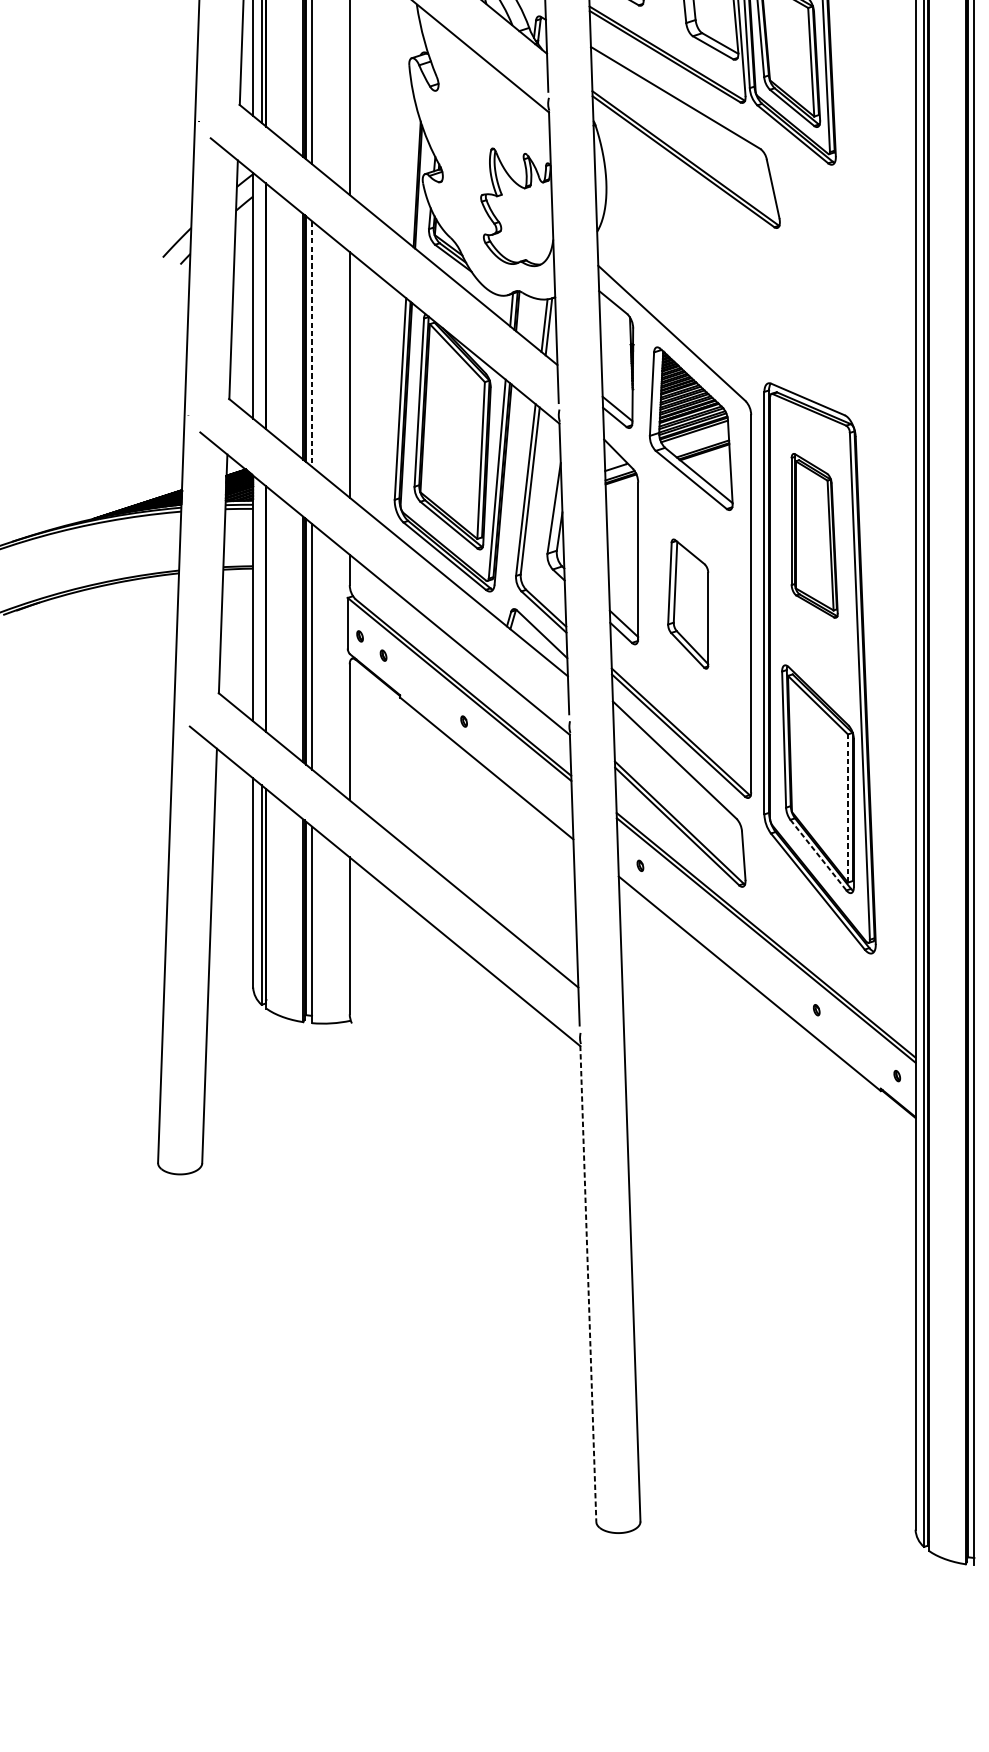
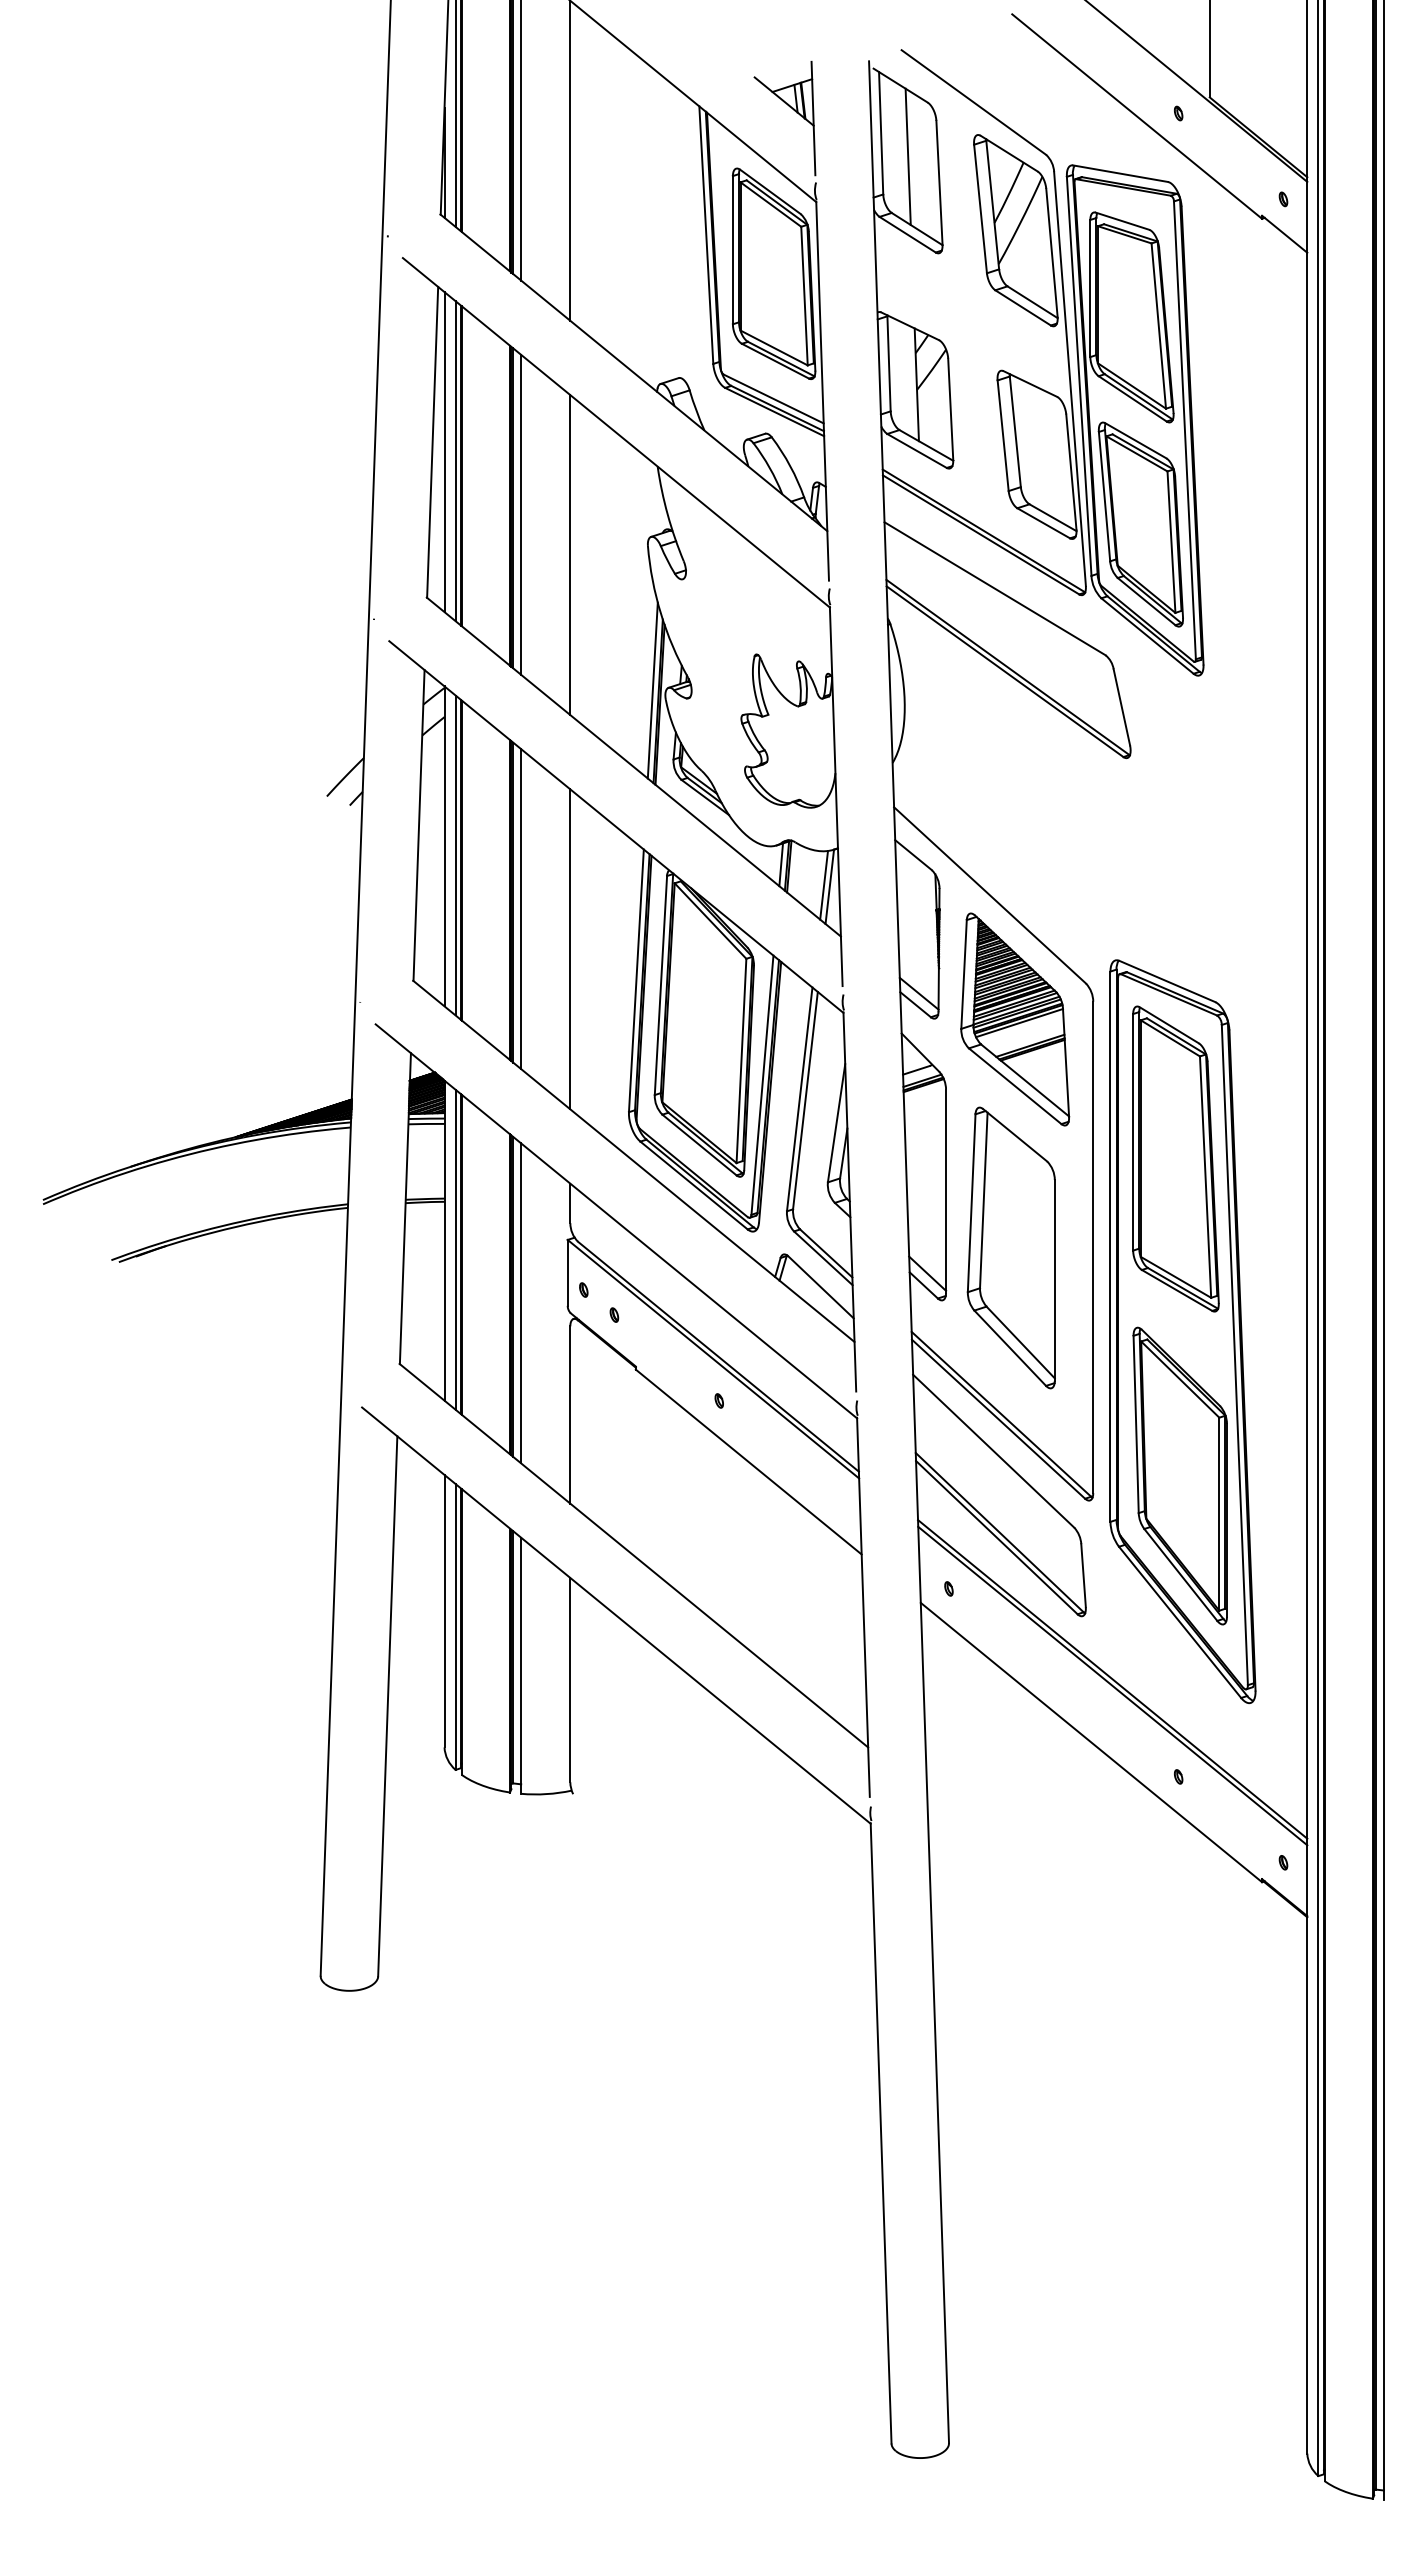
line: (412, 176) -> (652, 690), added
line: (261, 302) -> (455, 855), added
line: (312, 344) -> (521, 909), dashed -> solid
part: (814, 535) -> (1175, 1158), size x1.43
part: (687, 603) -> (1010, 1247), size x1.67
line: (261, 605) -> (455, 1249), added
line: (848, 808) -> (1219, 1514), dashed -> solid
line: (818, 854) -> (1180, 1574), dashed -> solid
line: (588, 1283) -> (881, 2133), dashed -> solid

